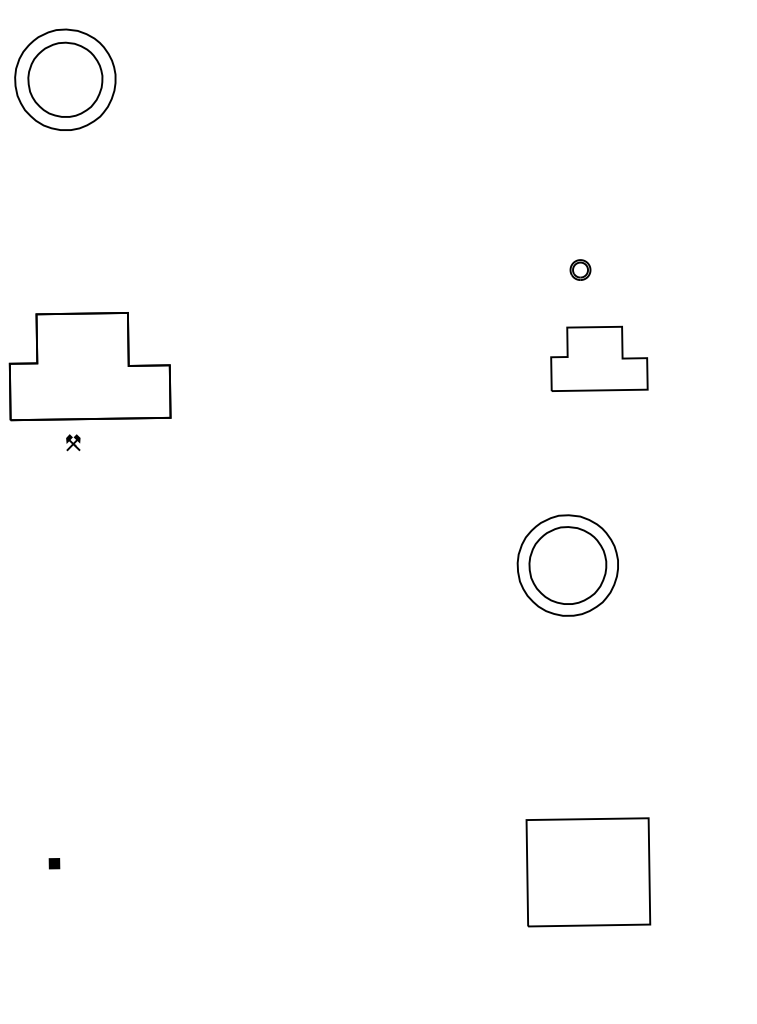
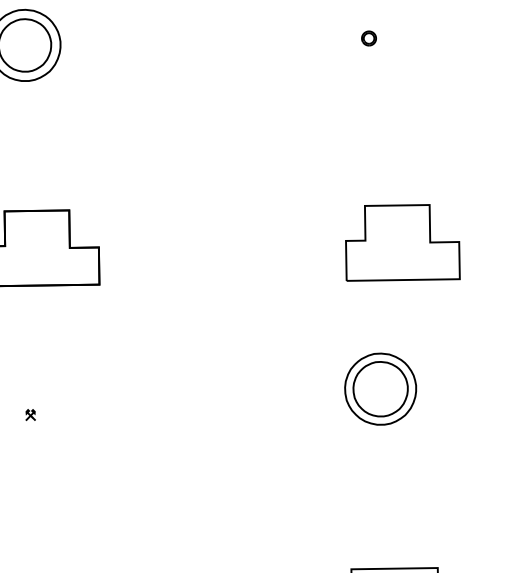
part: (580, 269) -> (369, 38), moved
part: (599, 358) -> (403, 242), size x1.67
part: (73, 442) -> (30, 414), moved

